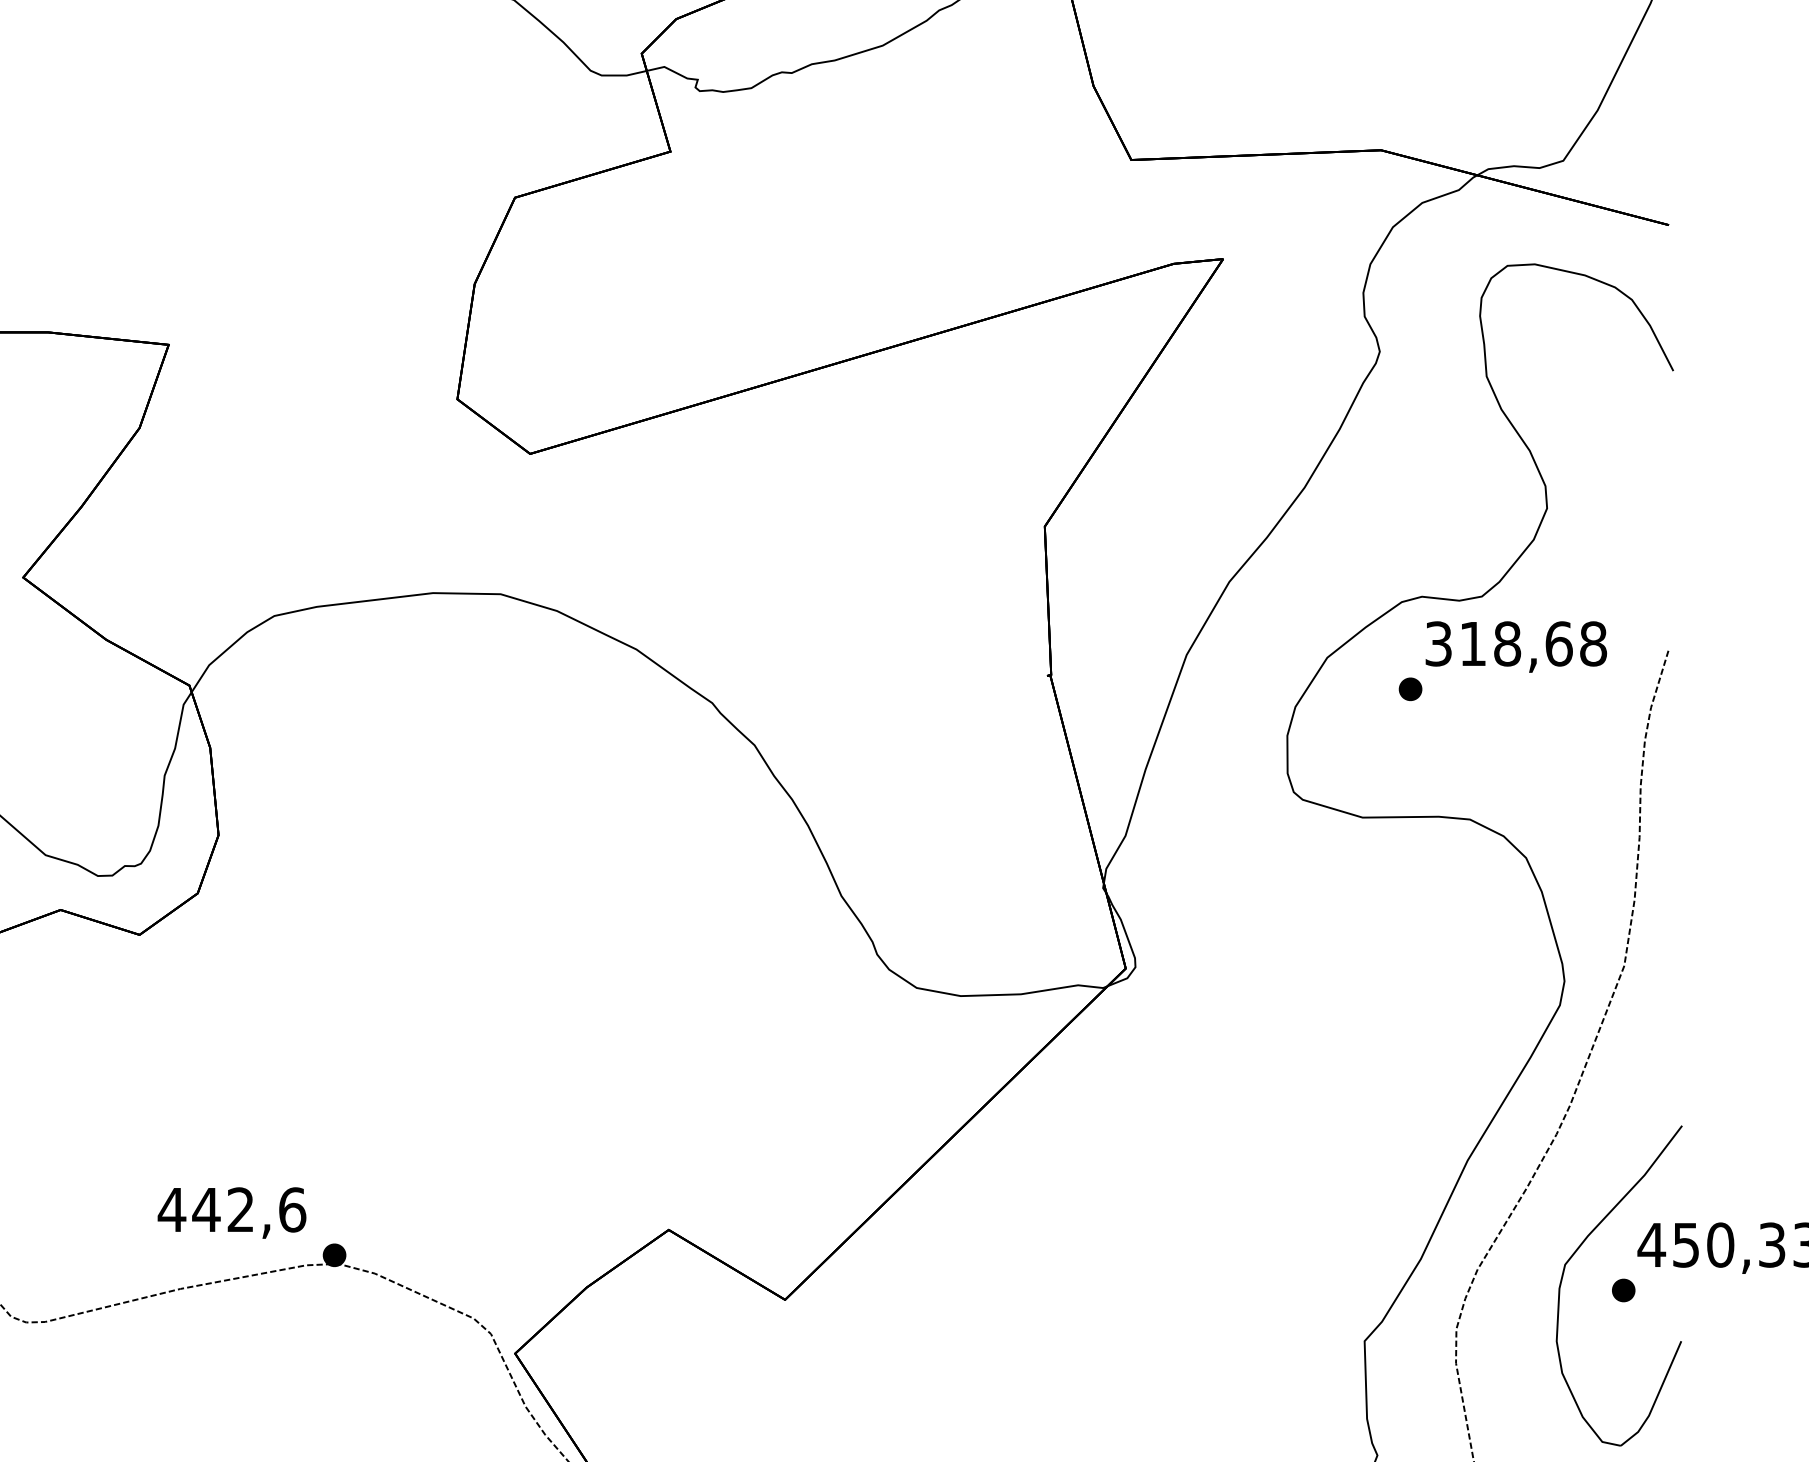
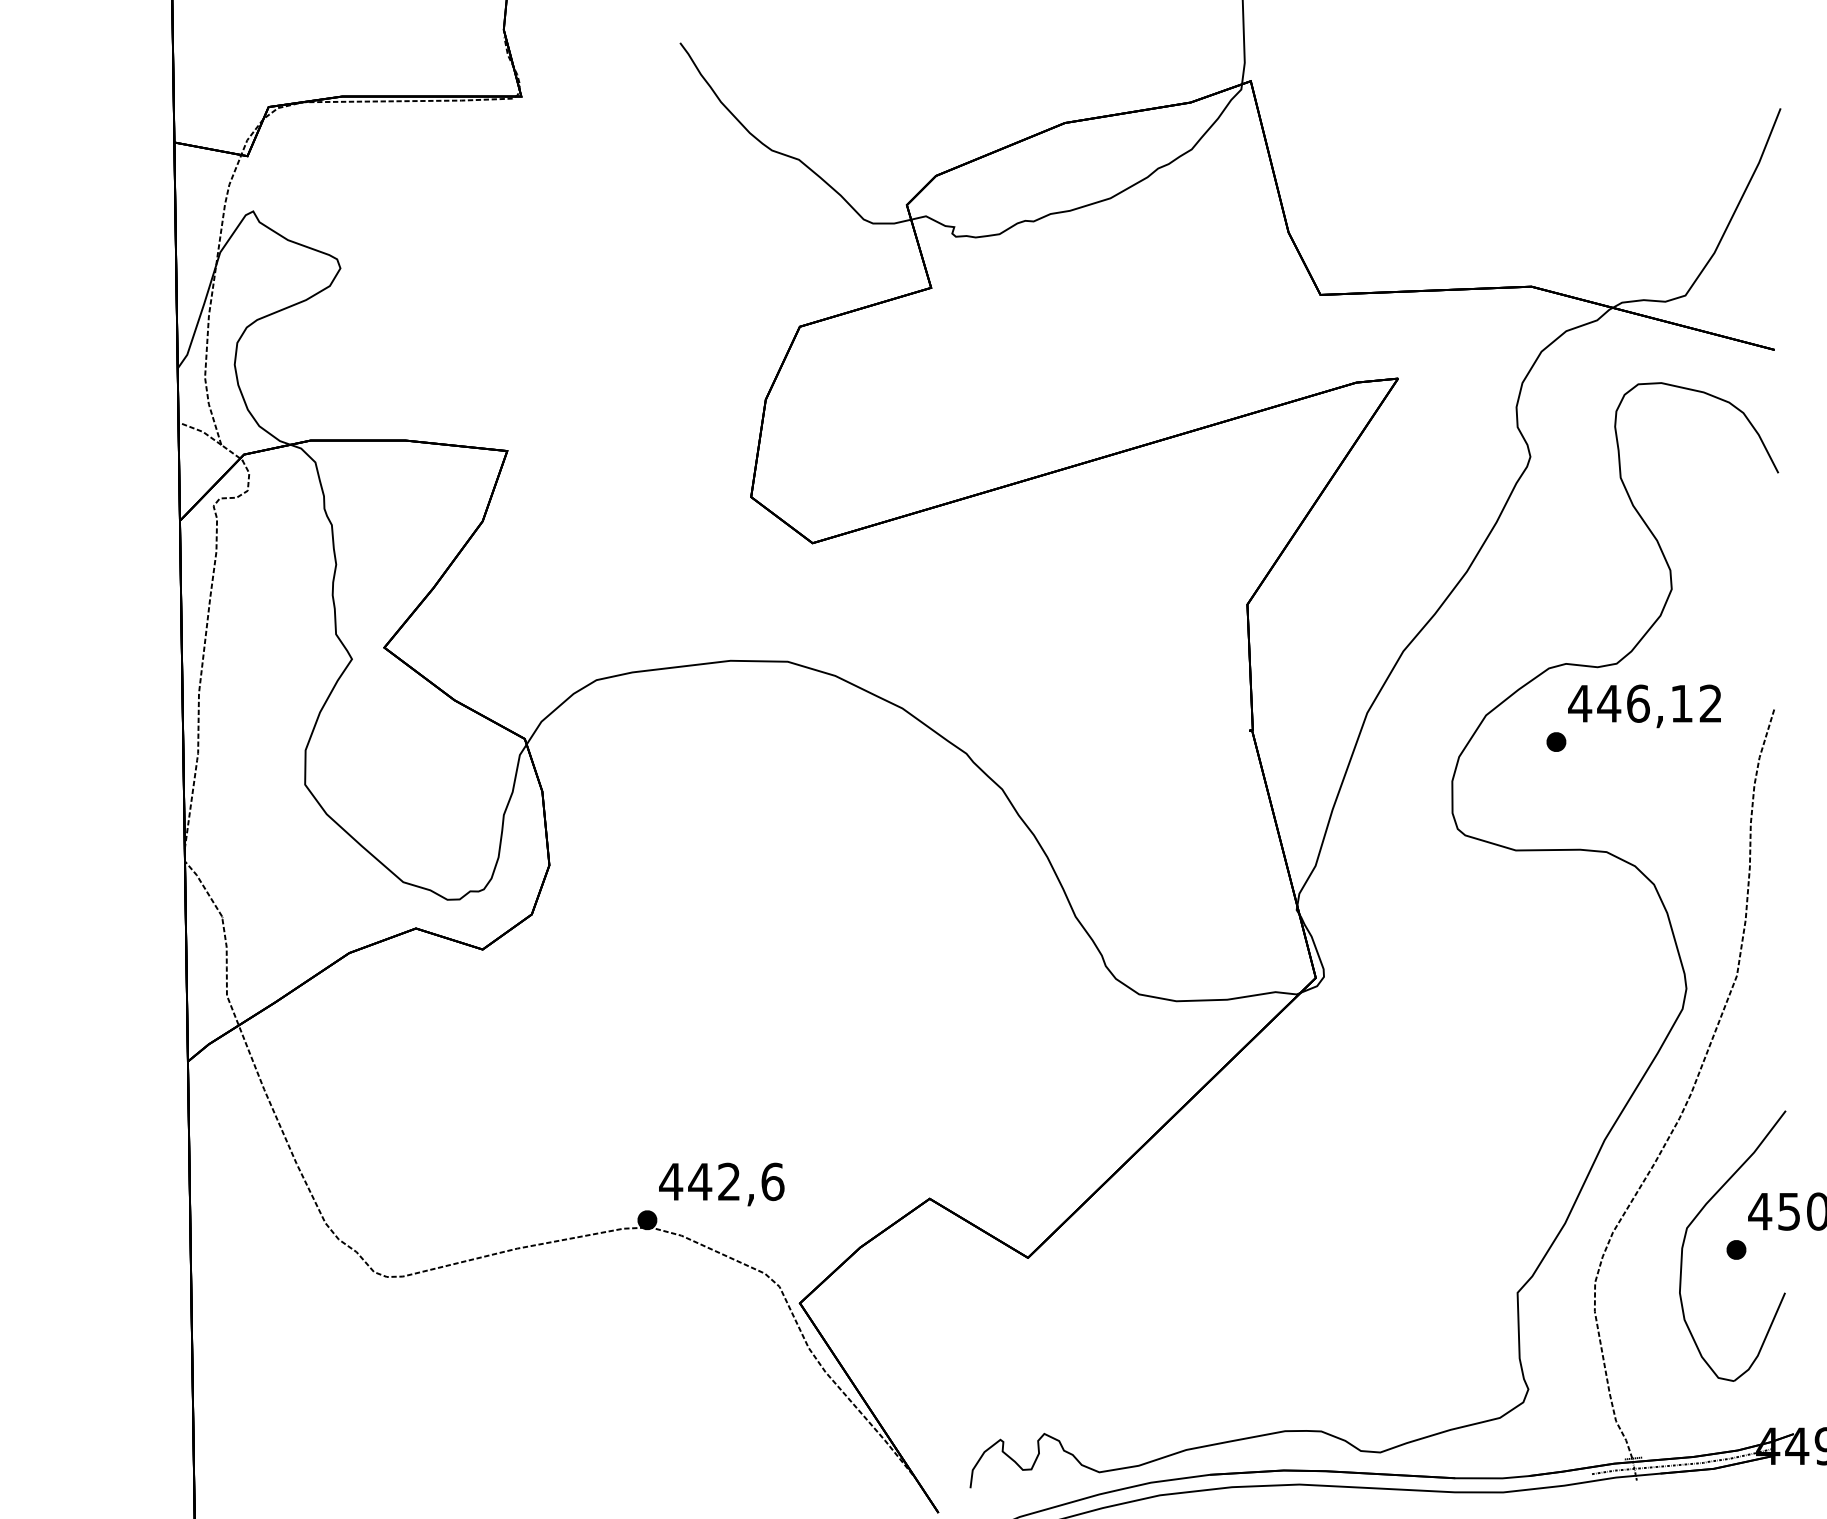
text: (1516, 643) -> (1645, 703), 318,68 -> 446,12
text: (231, 1213) -> (721, 1184), moved

